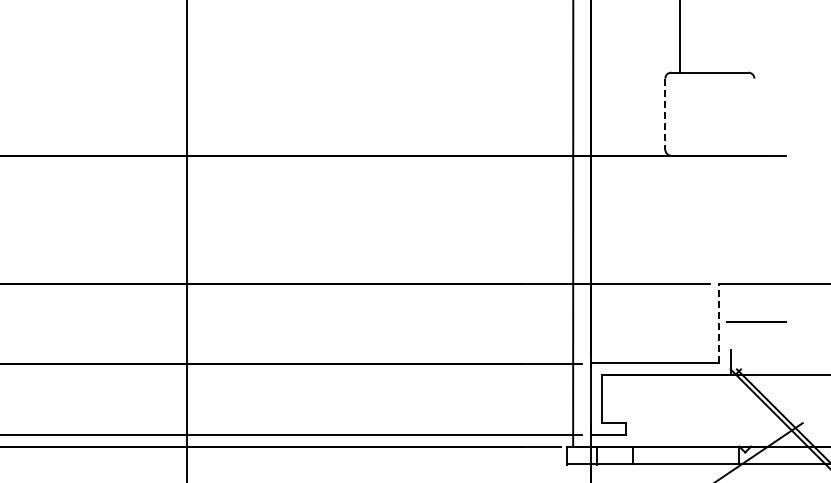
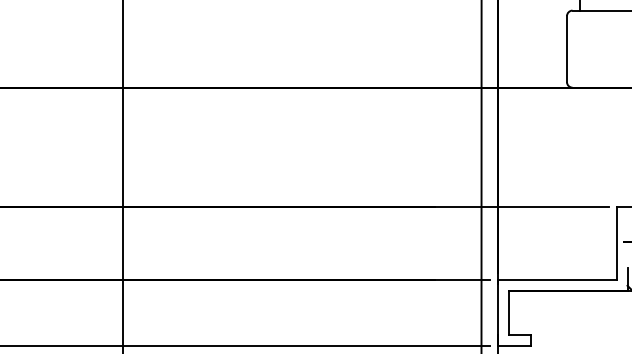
line: (665, 114) -> (567, 49), dashed -> solid
line: (718, 323) -> (616, 243), dashed -> solid

